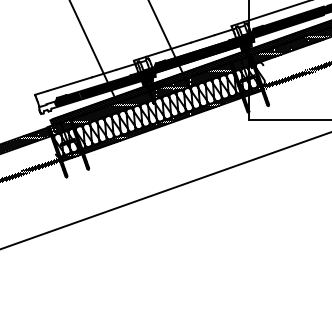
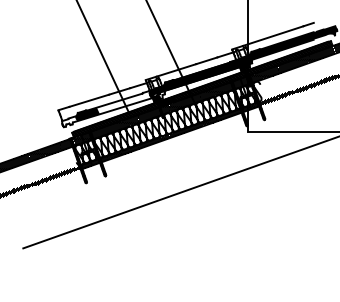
fill: (116, 86) -> (130, 102), removed

